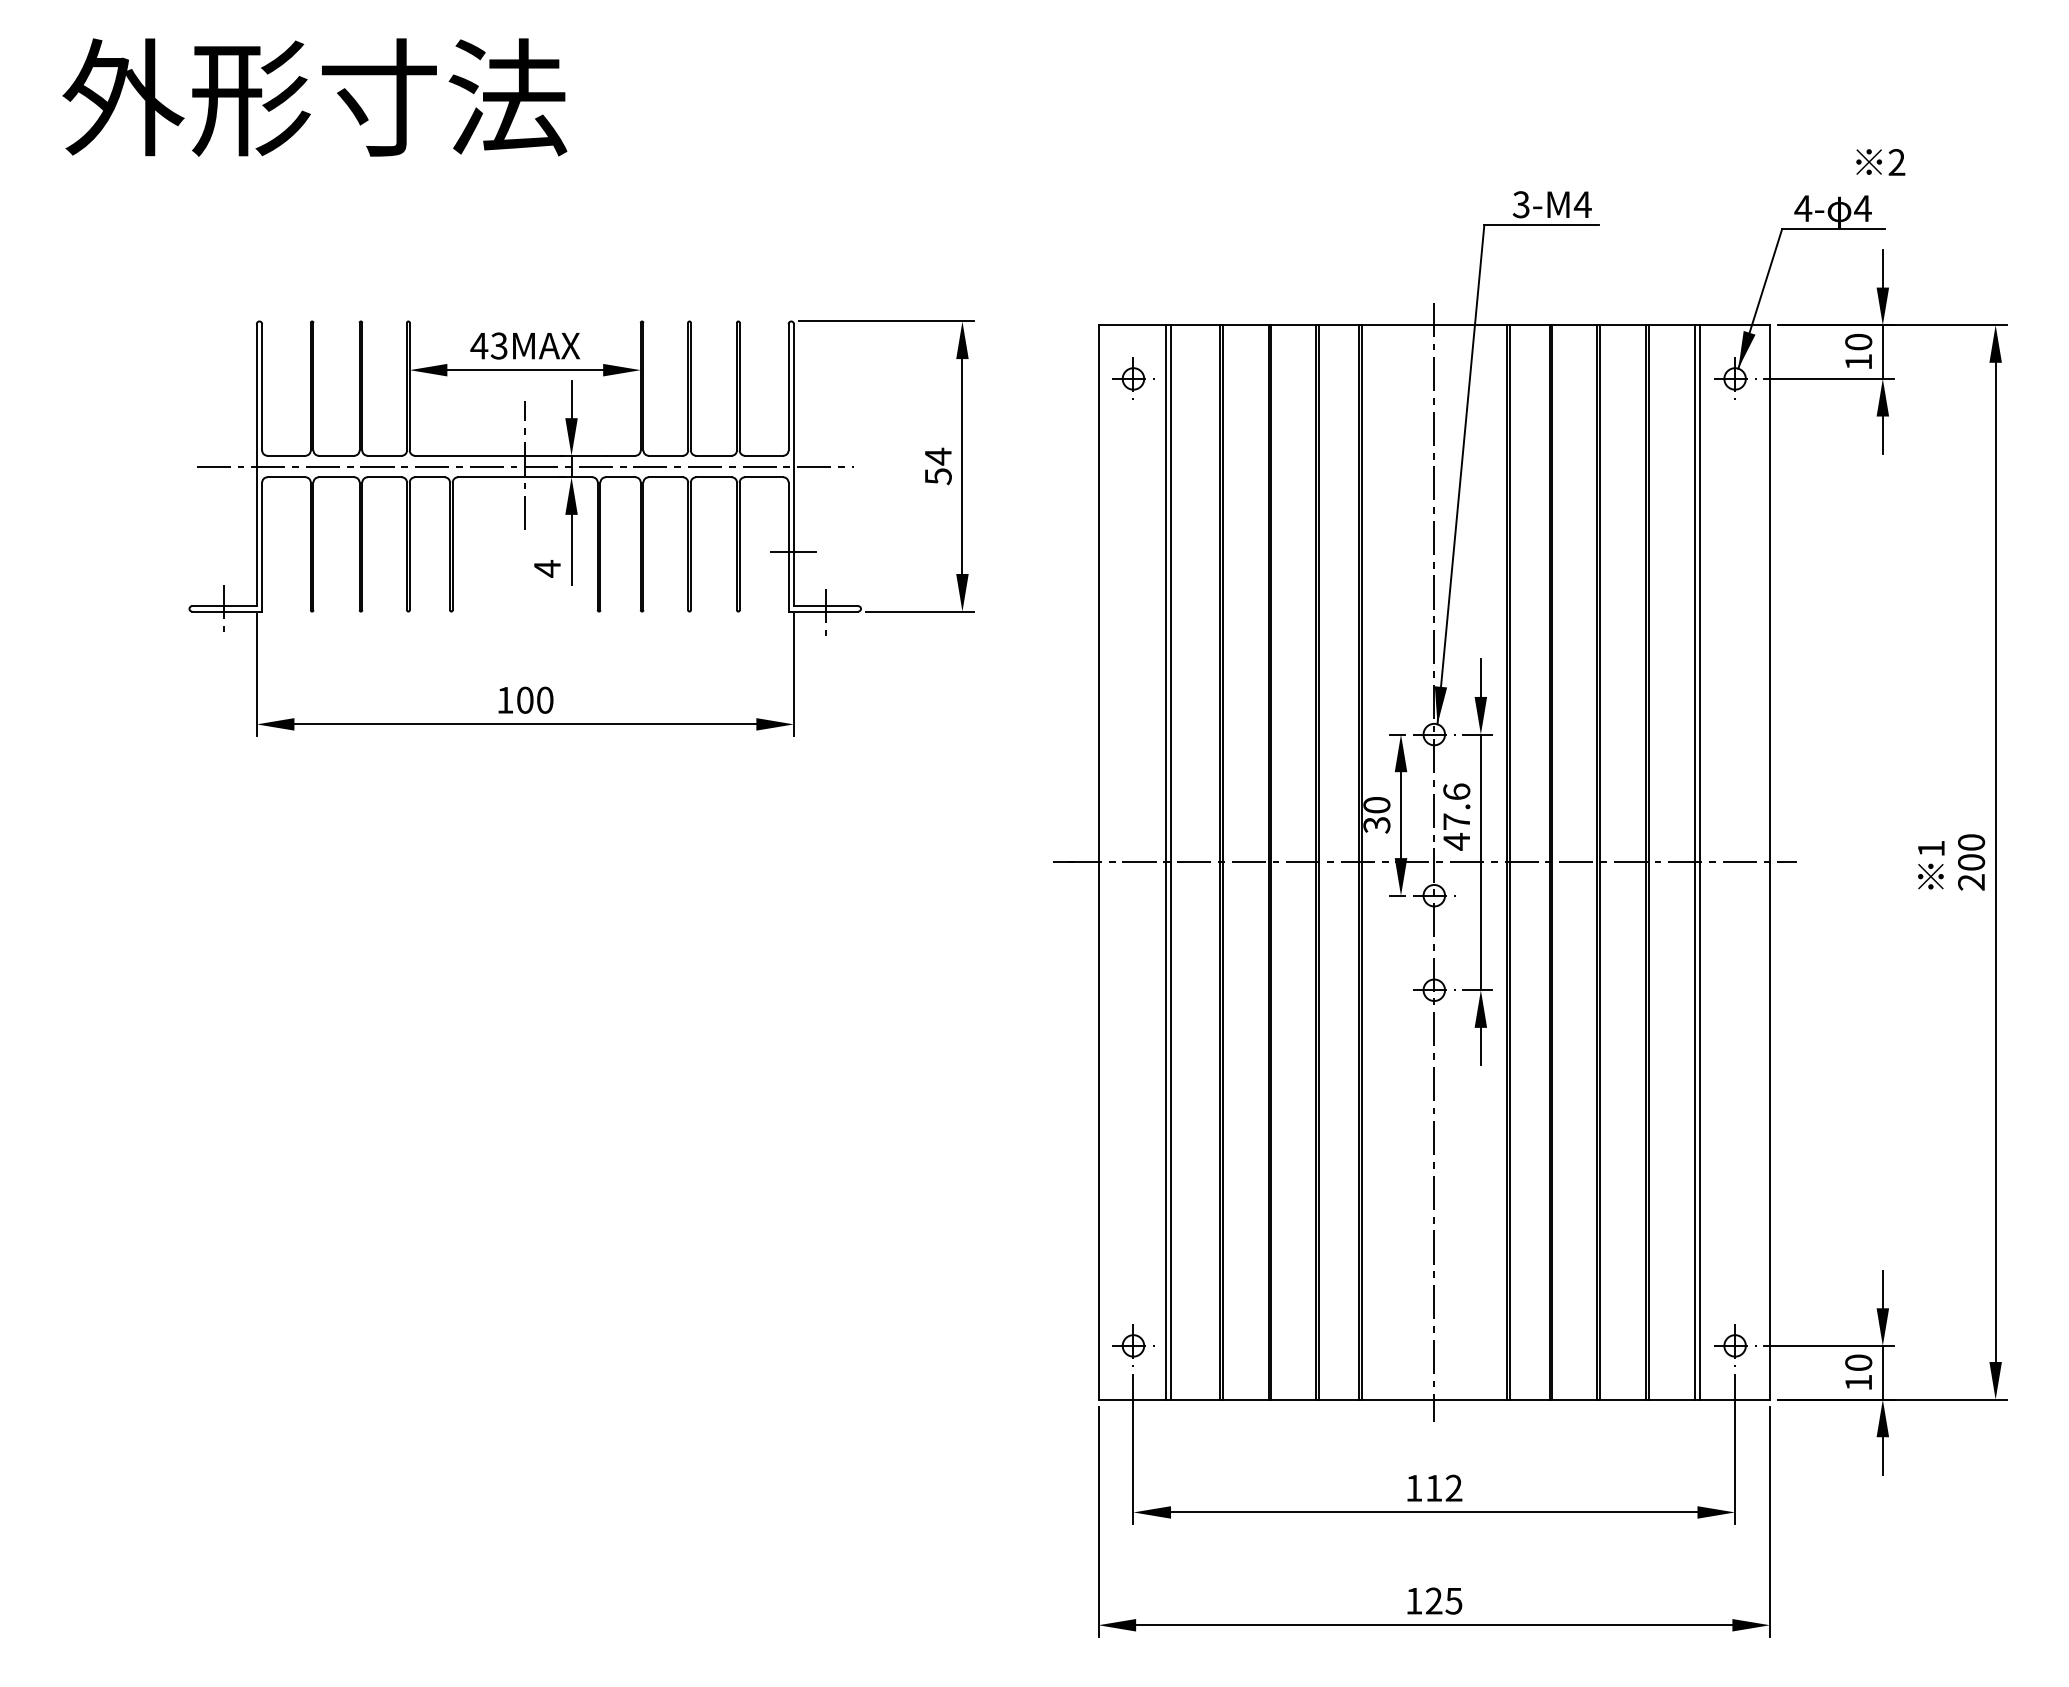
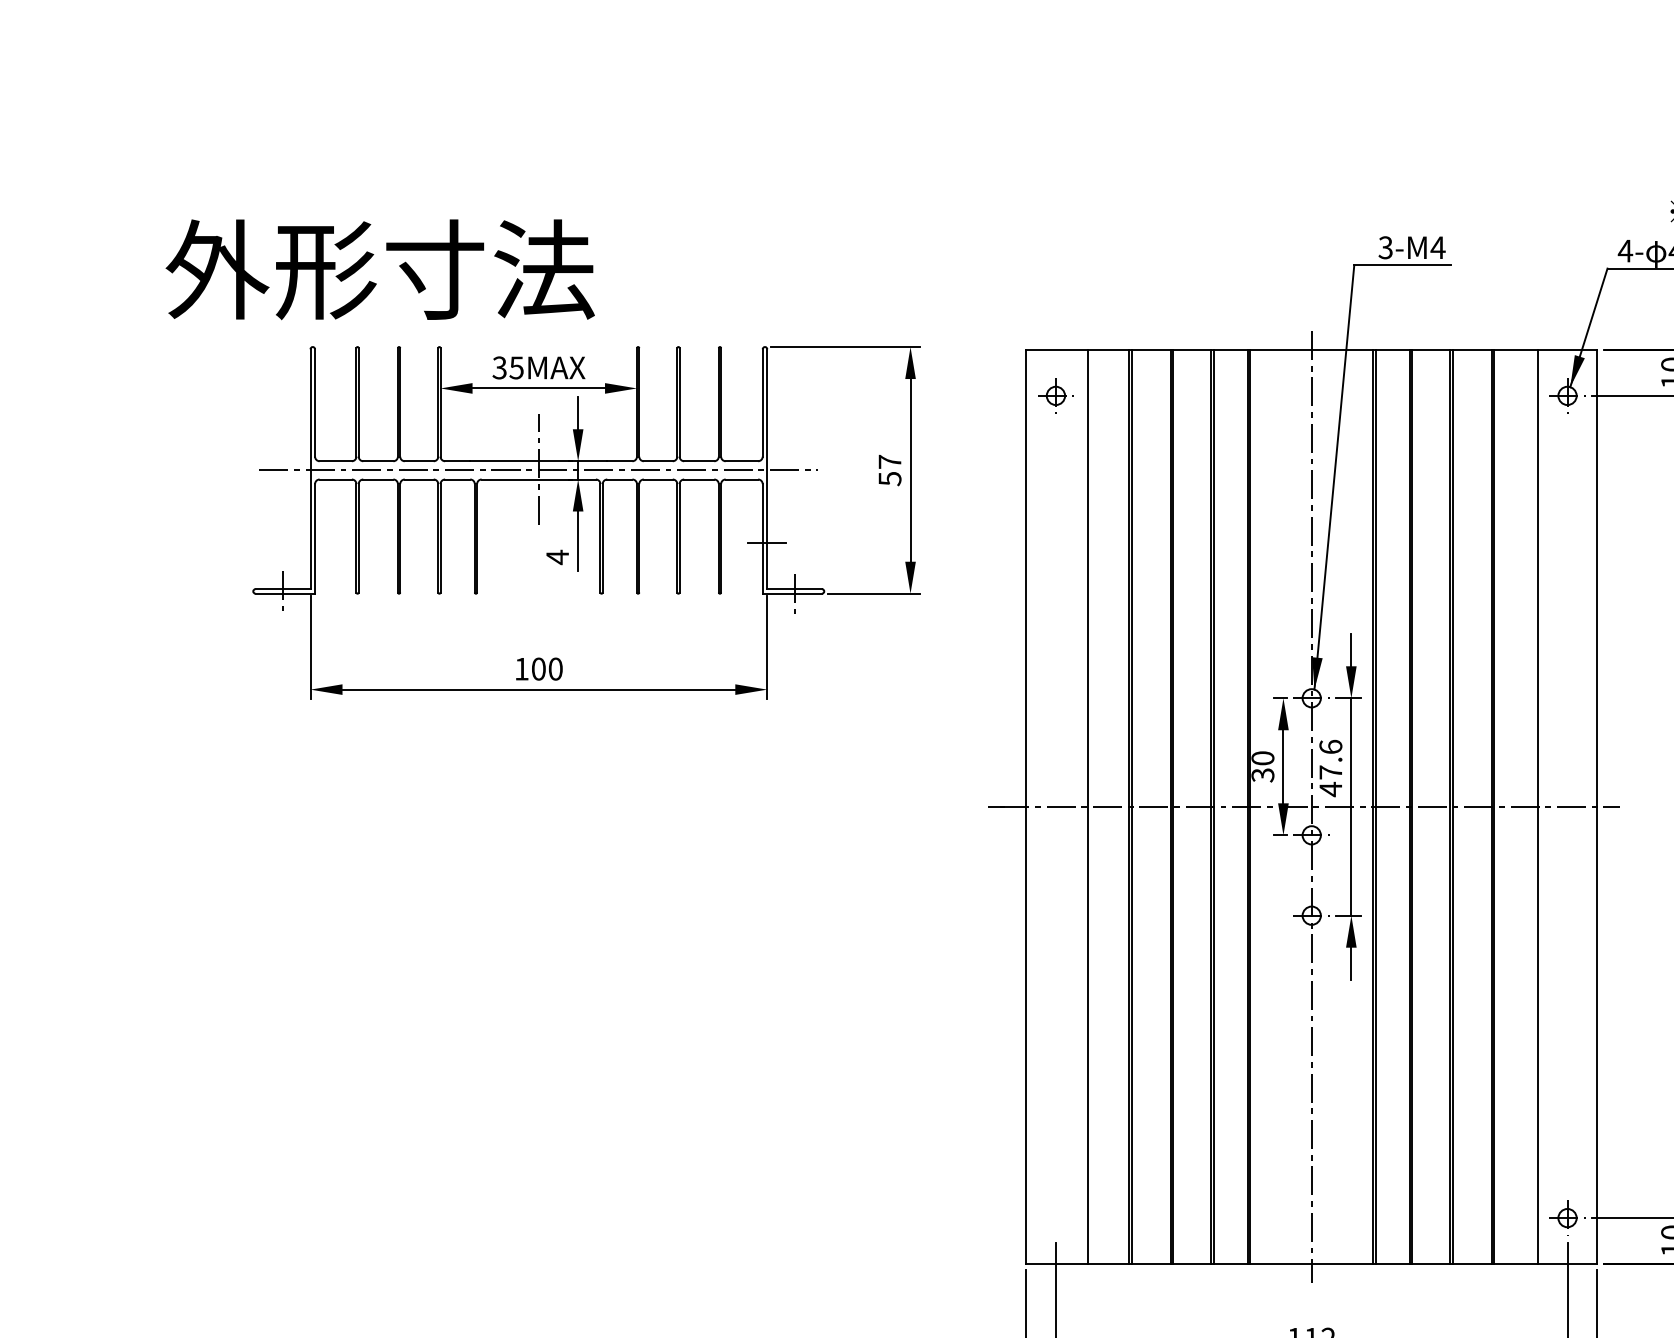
text: (314, 97) -> (379, 269), moved
text: (488, 345) -> (507, 367), 43MAX -> 35MAX
text: (938, 456) -> (890, 461), 54 -> 57
line: (1165, 862) -> (1083, 807), removed
line: (1694, 862) -> (1532, 807), removed
part: (1133, 1345) -> (1055, 1217), removed

